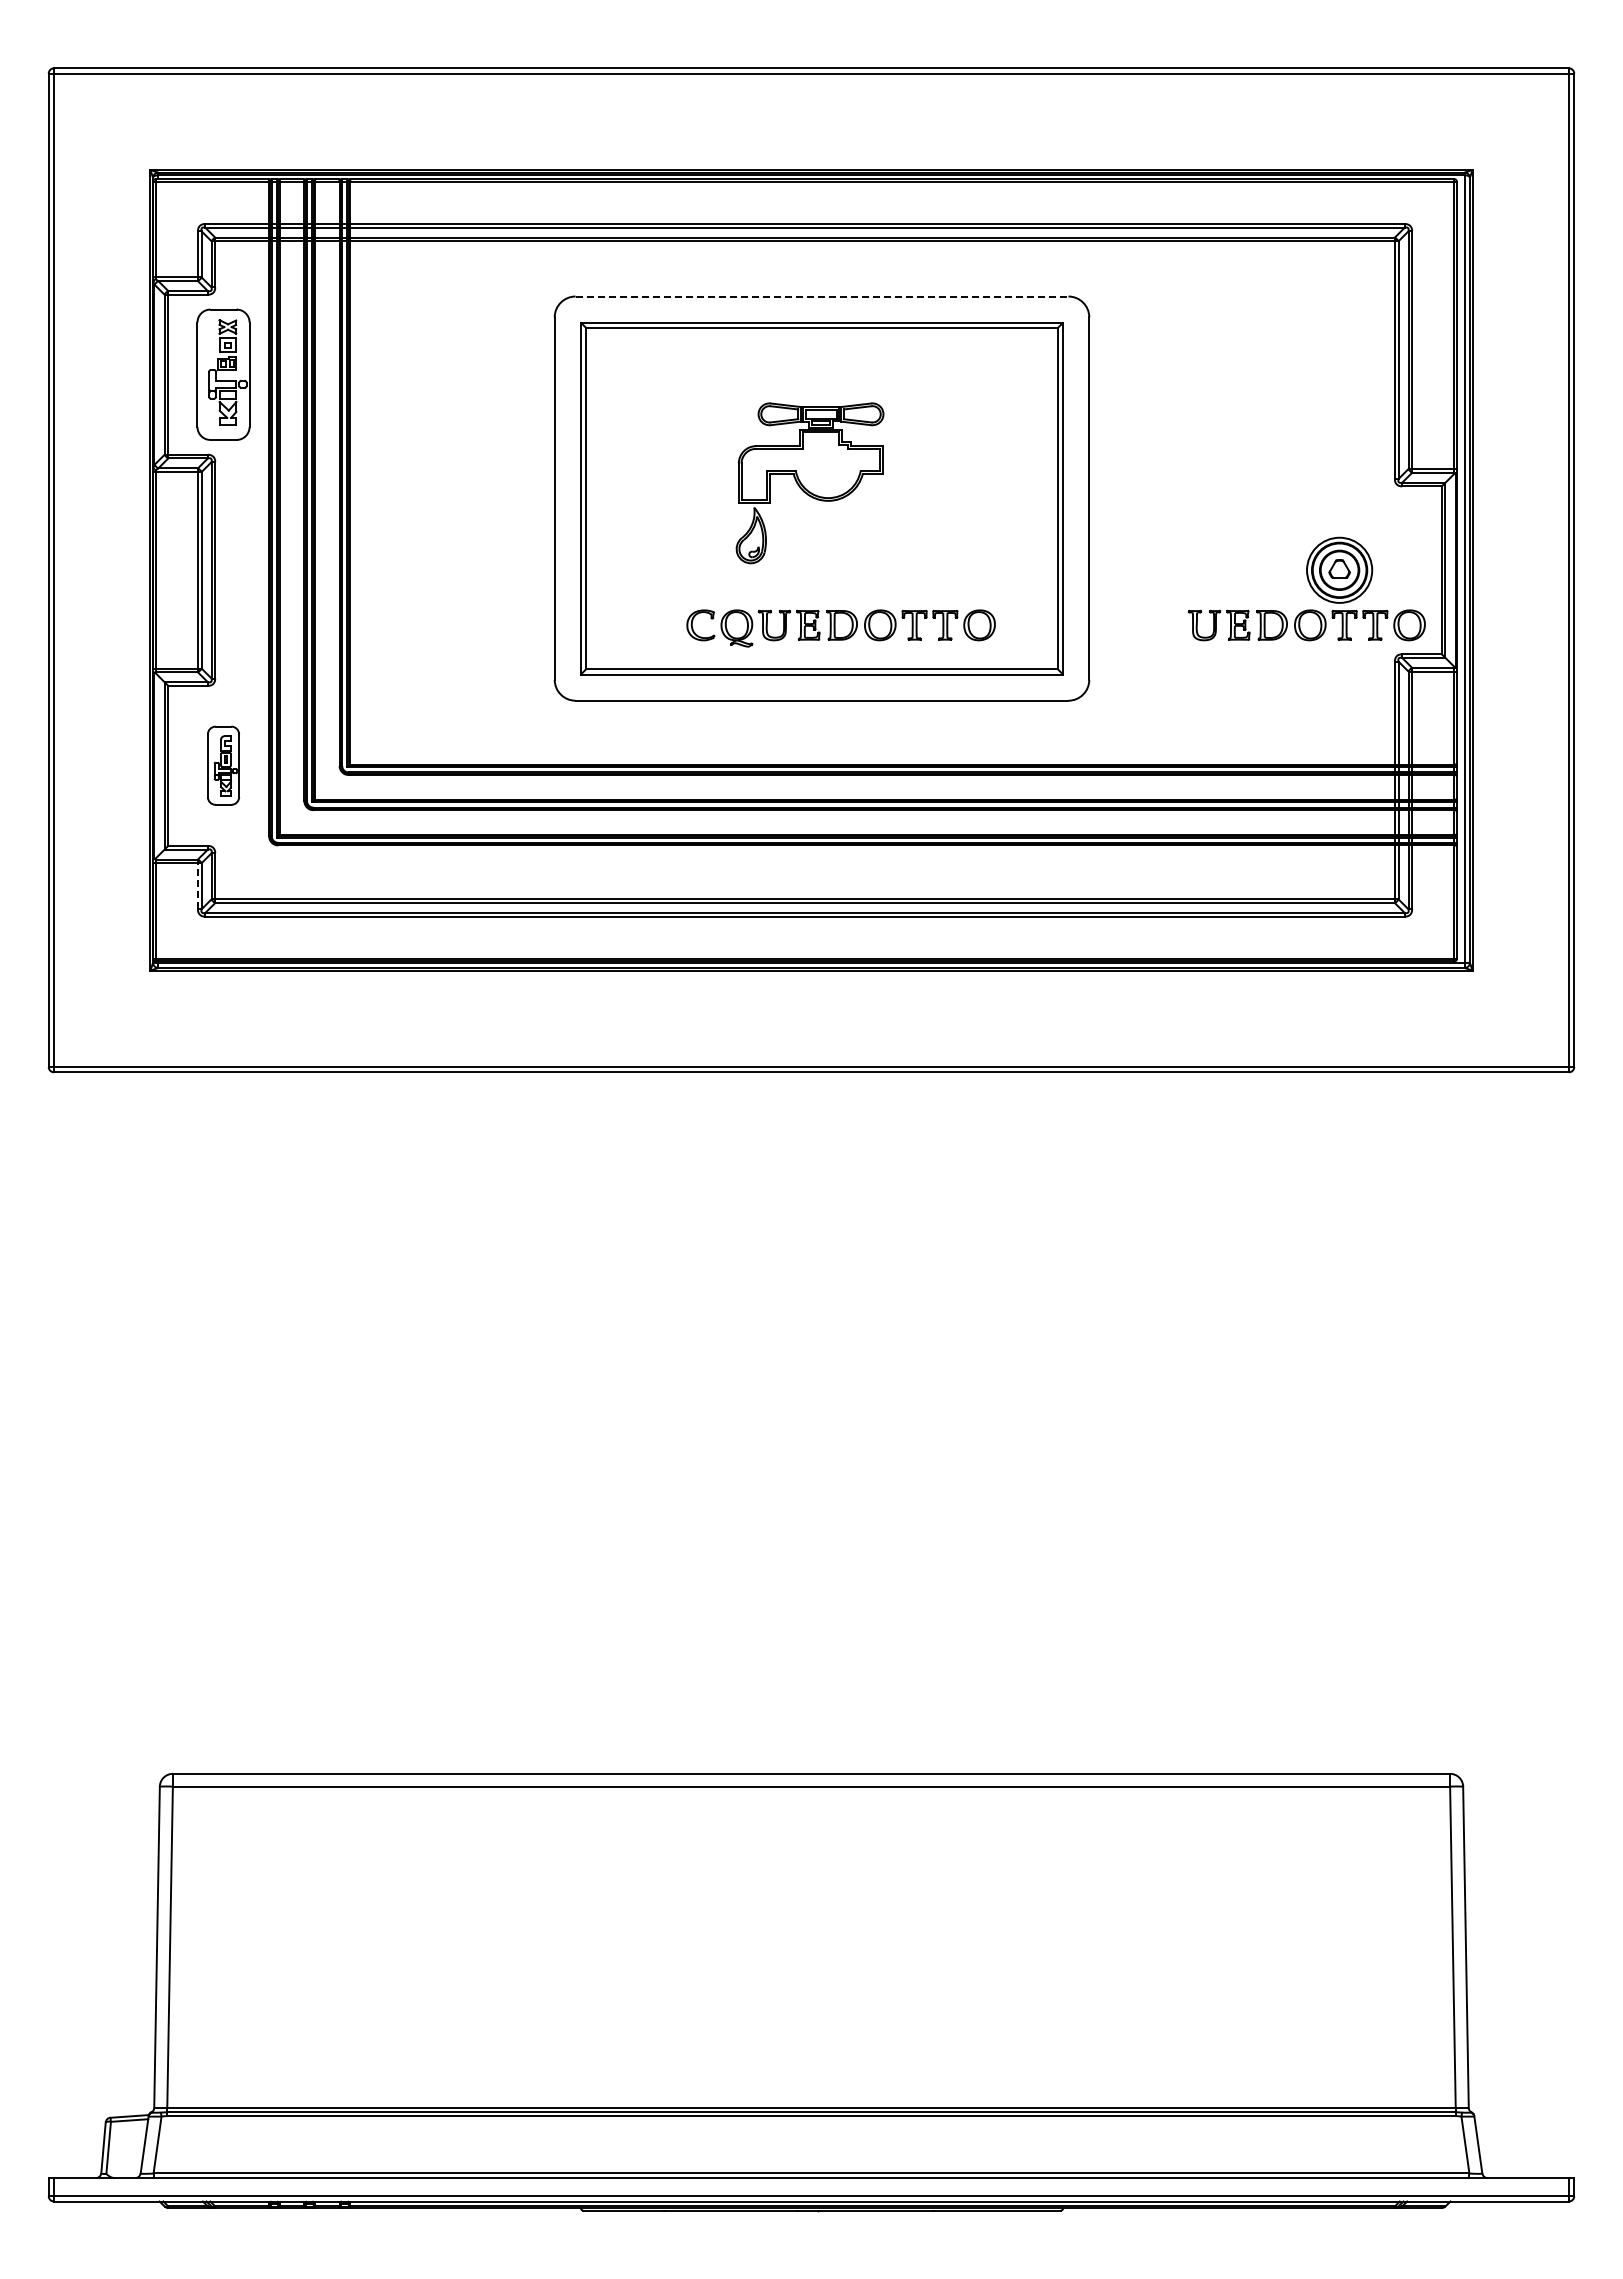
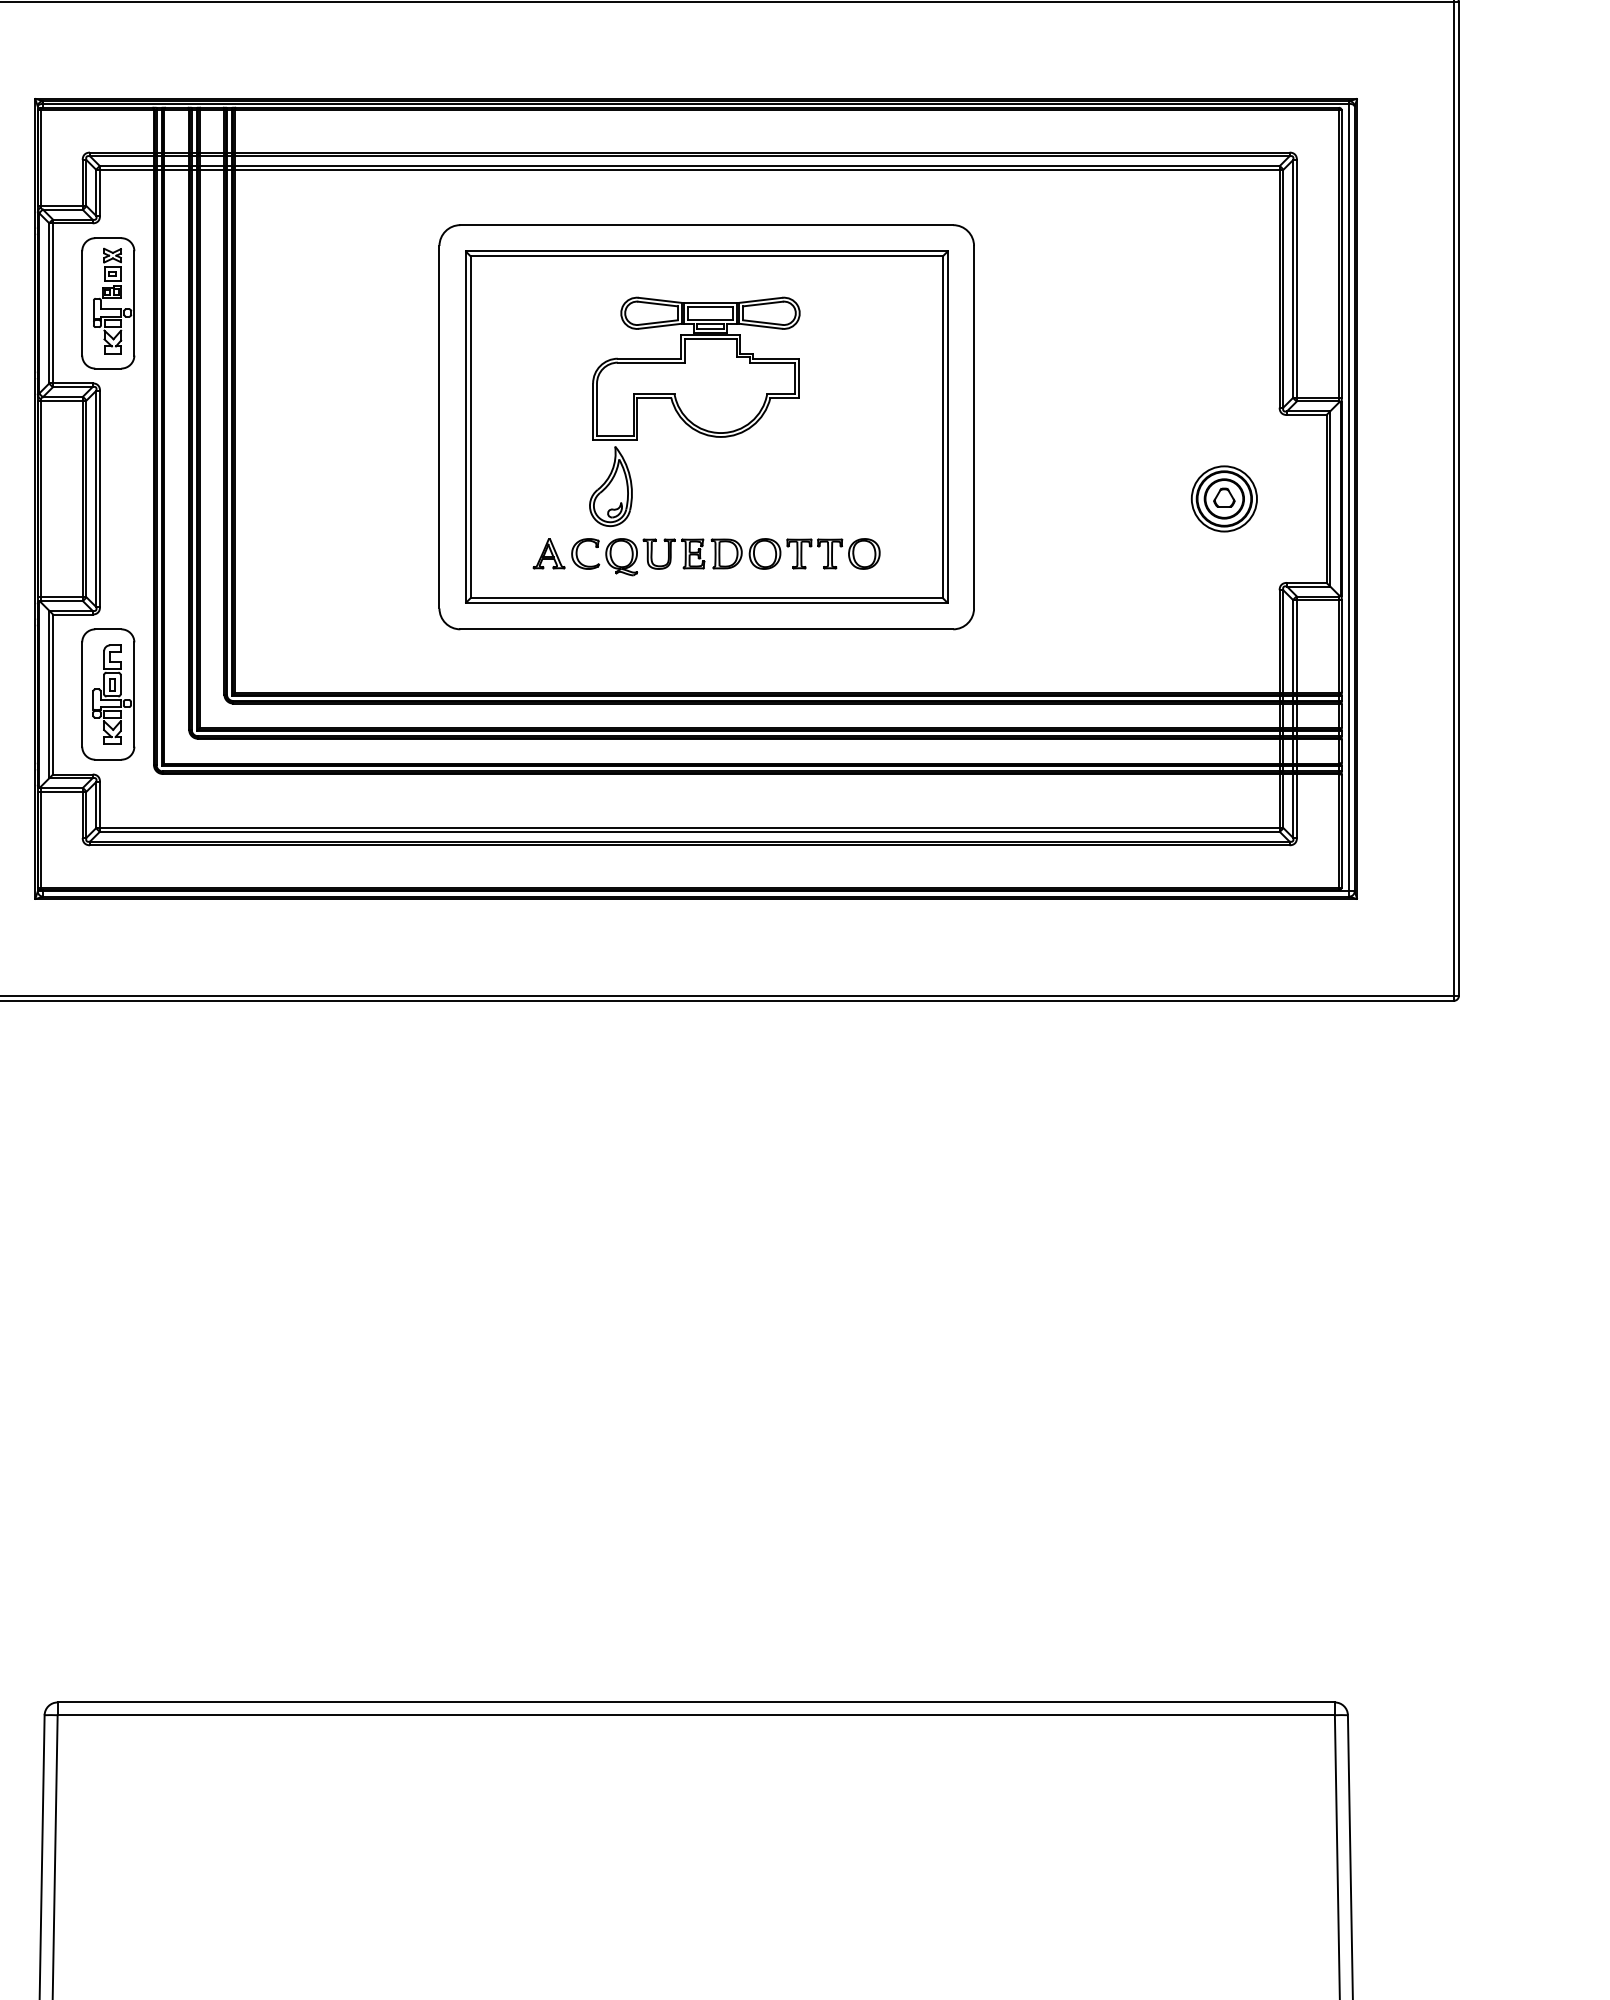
line: (822, 296) -> (707, 225), dashed -> solid
part: (809, 483) -> (694, 412), size x1.43
part: (664, 625) -> (549, 554), added
part: (1306, 625) -> (1191, 554), removed
part: (223, 765) -> (108, 694), size x1.67
line: (197, 885) -> (82, 814), dashed -> solid

